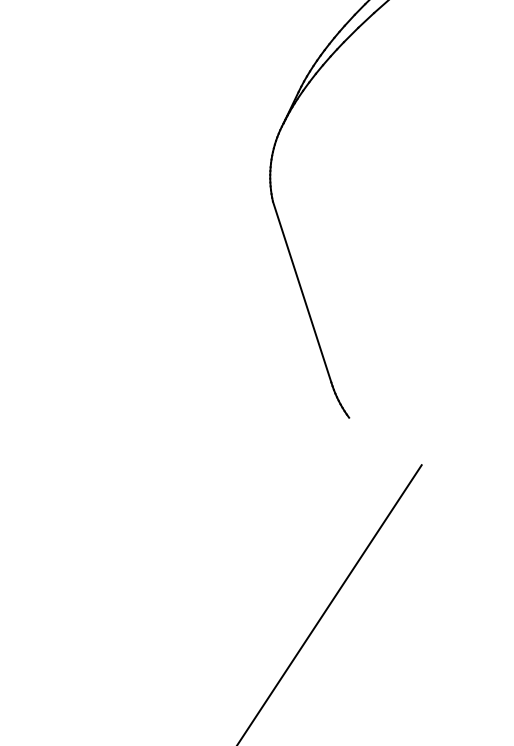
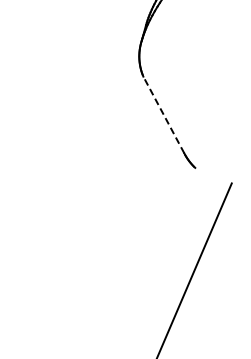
line: (301, 292) -> (163, 115), solid -> dashed

